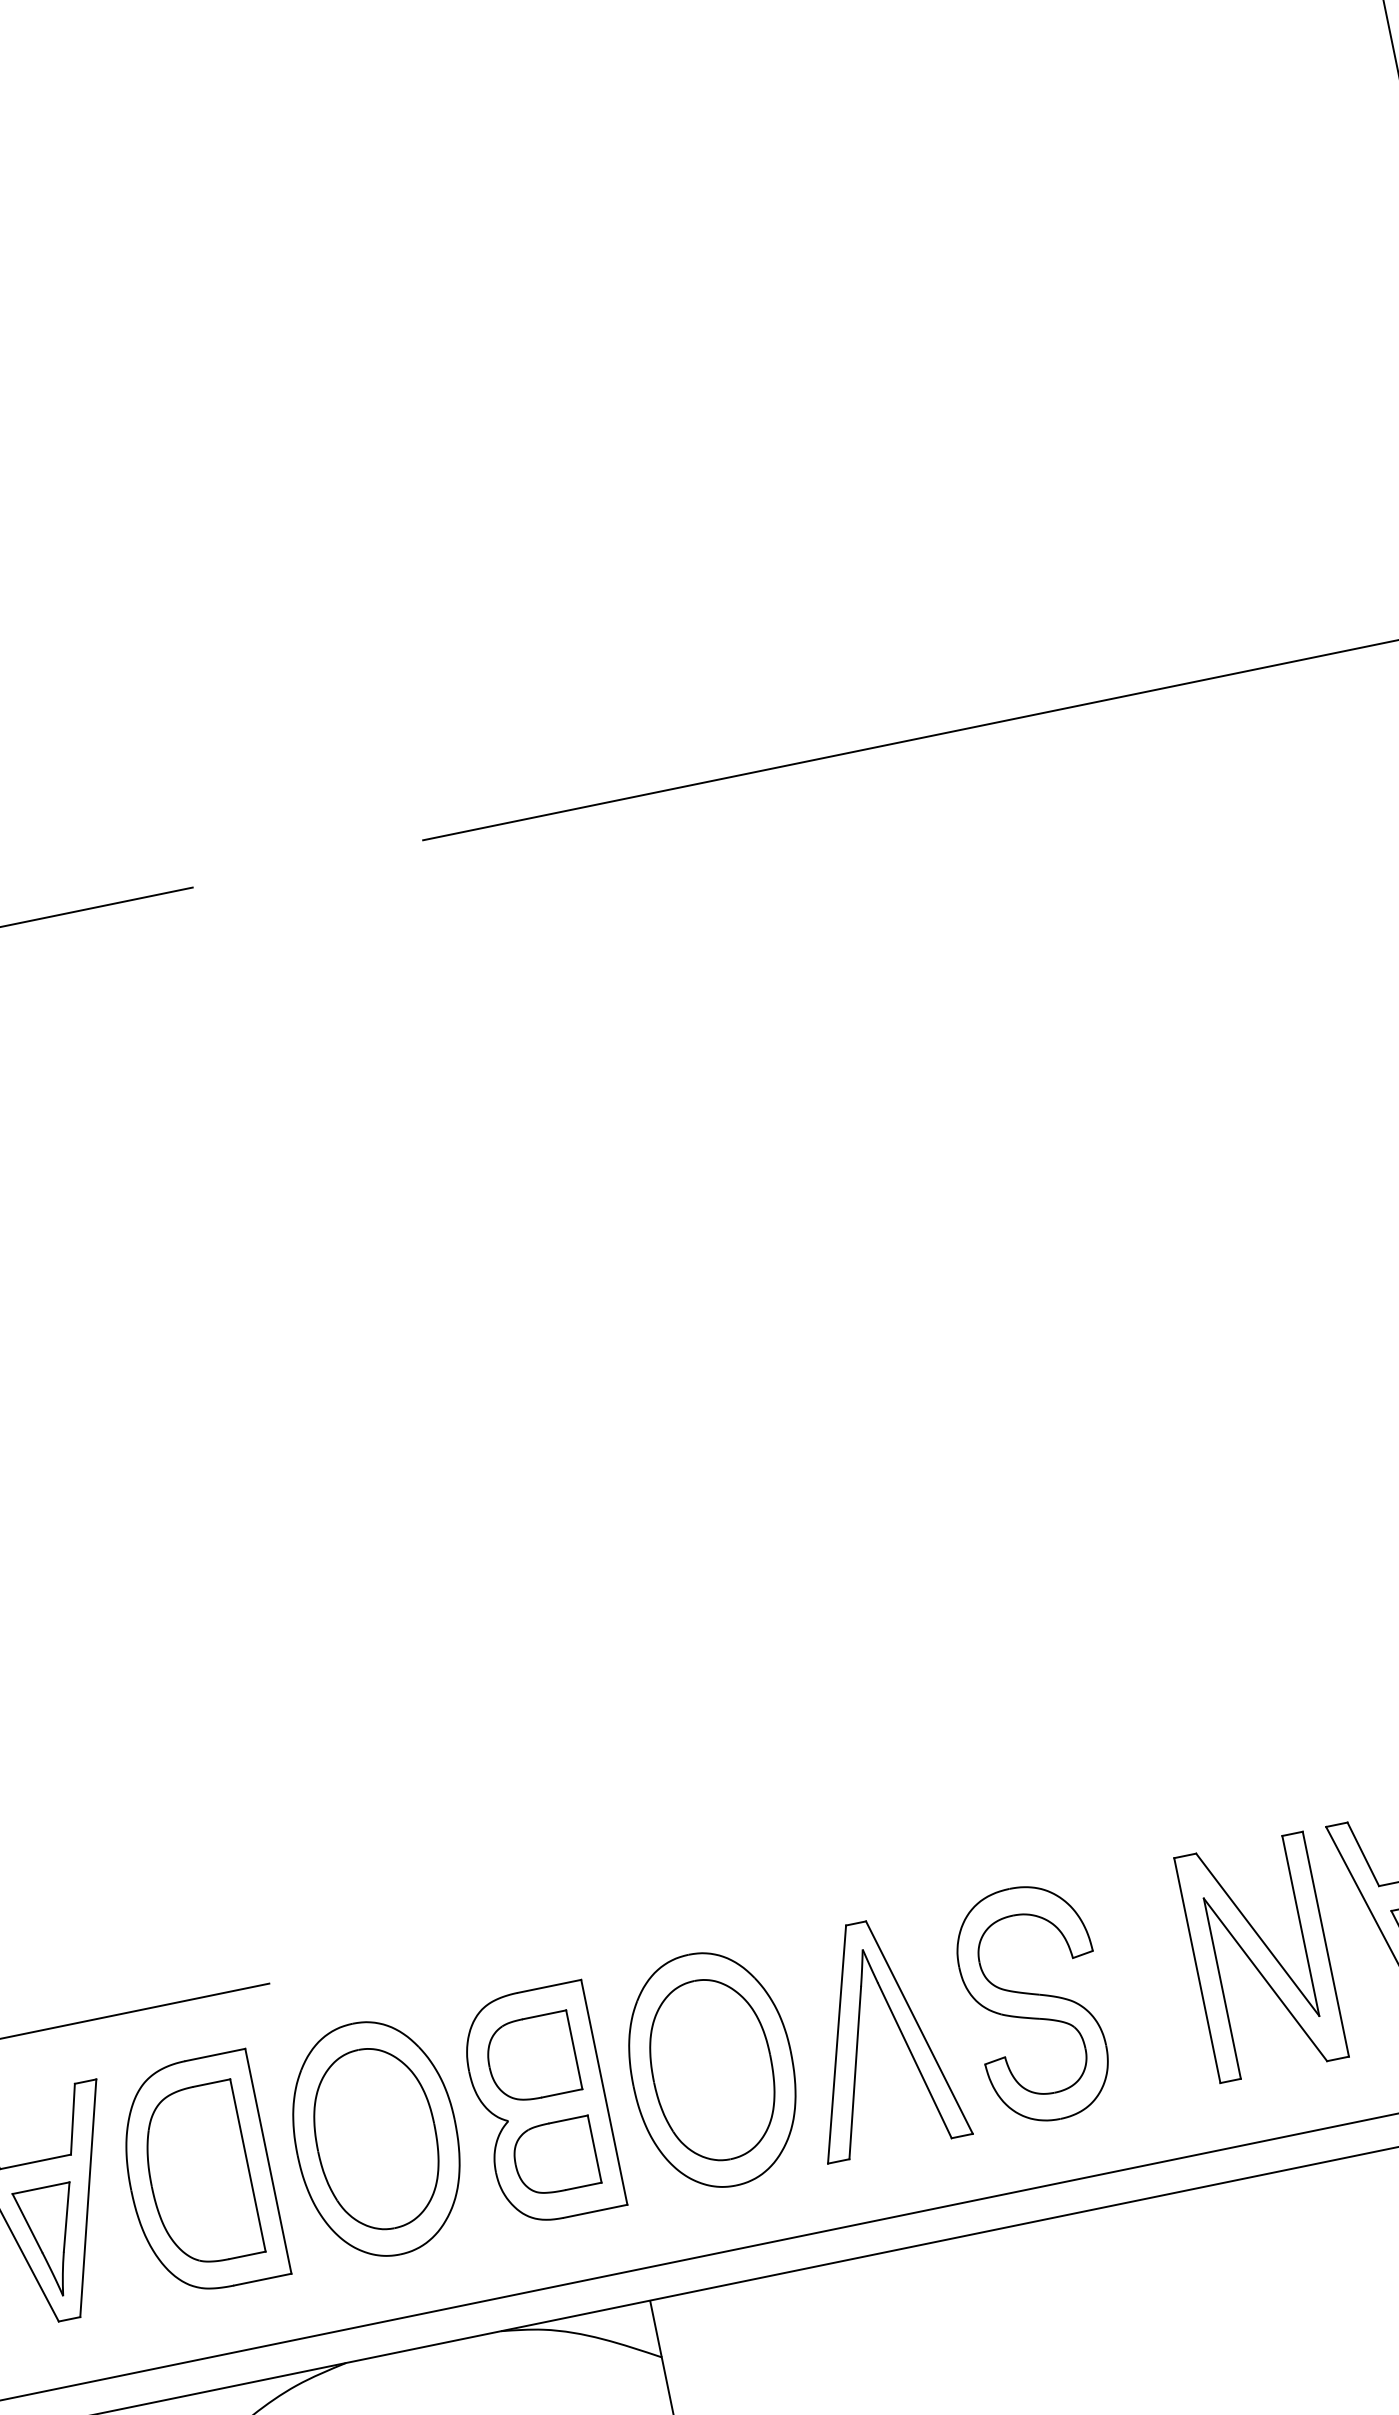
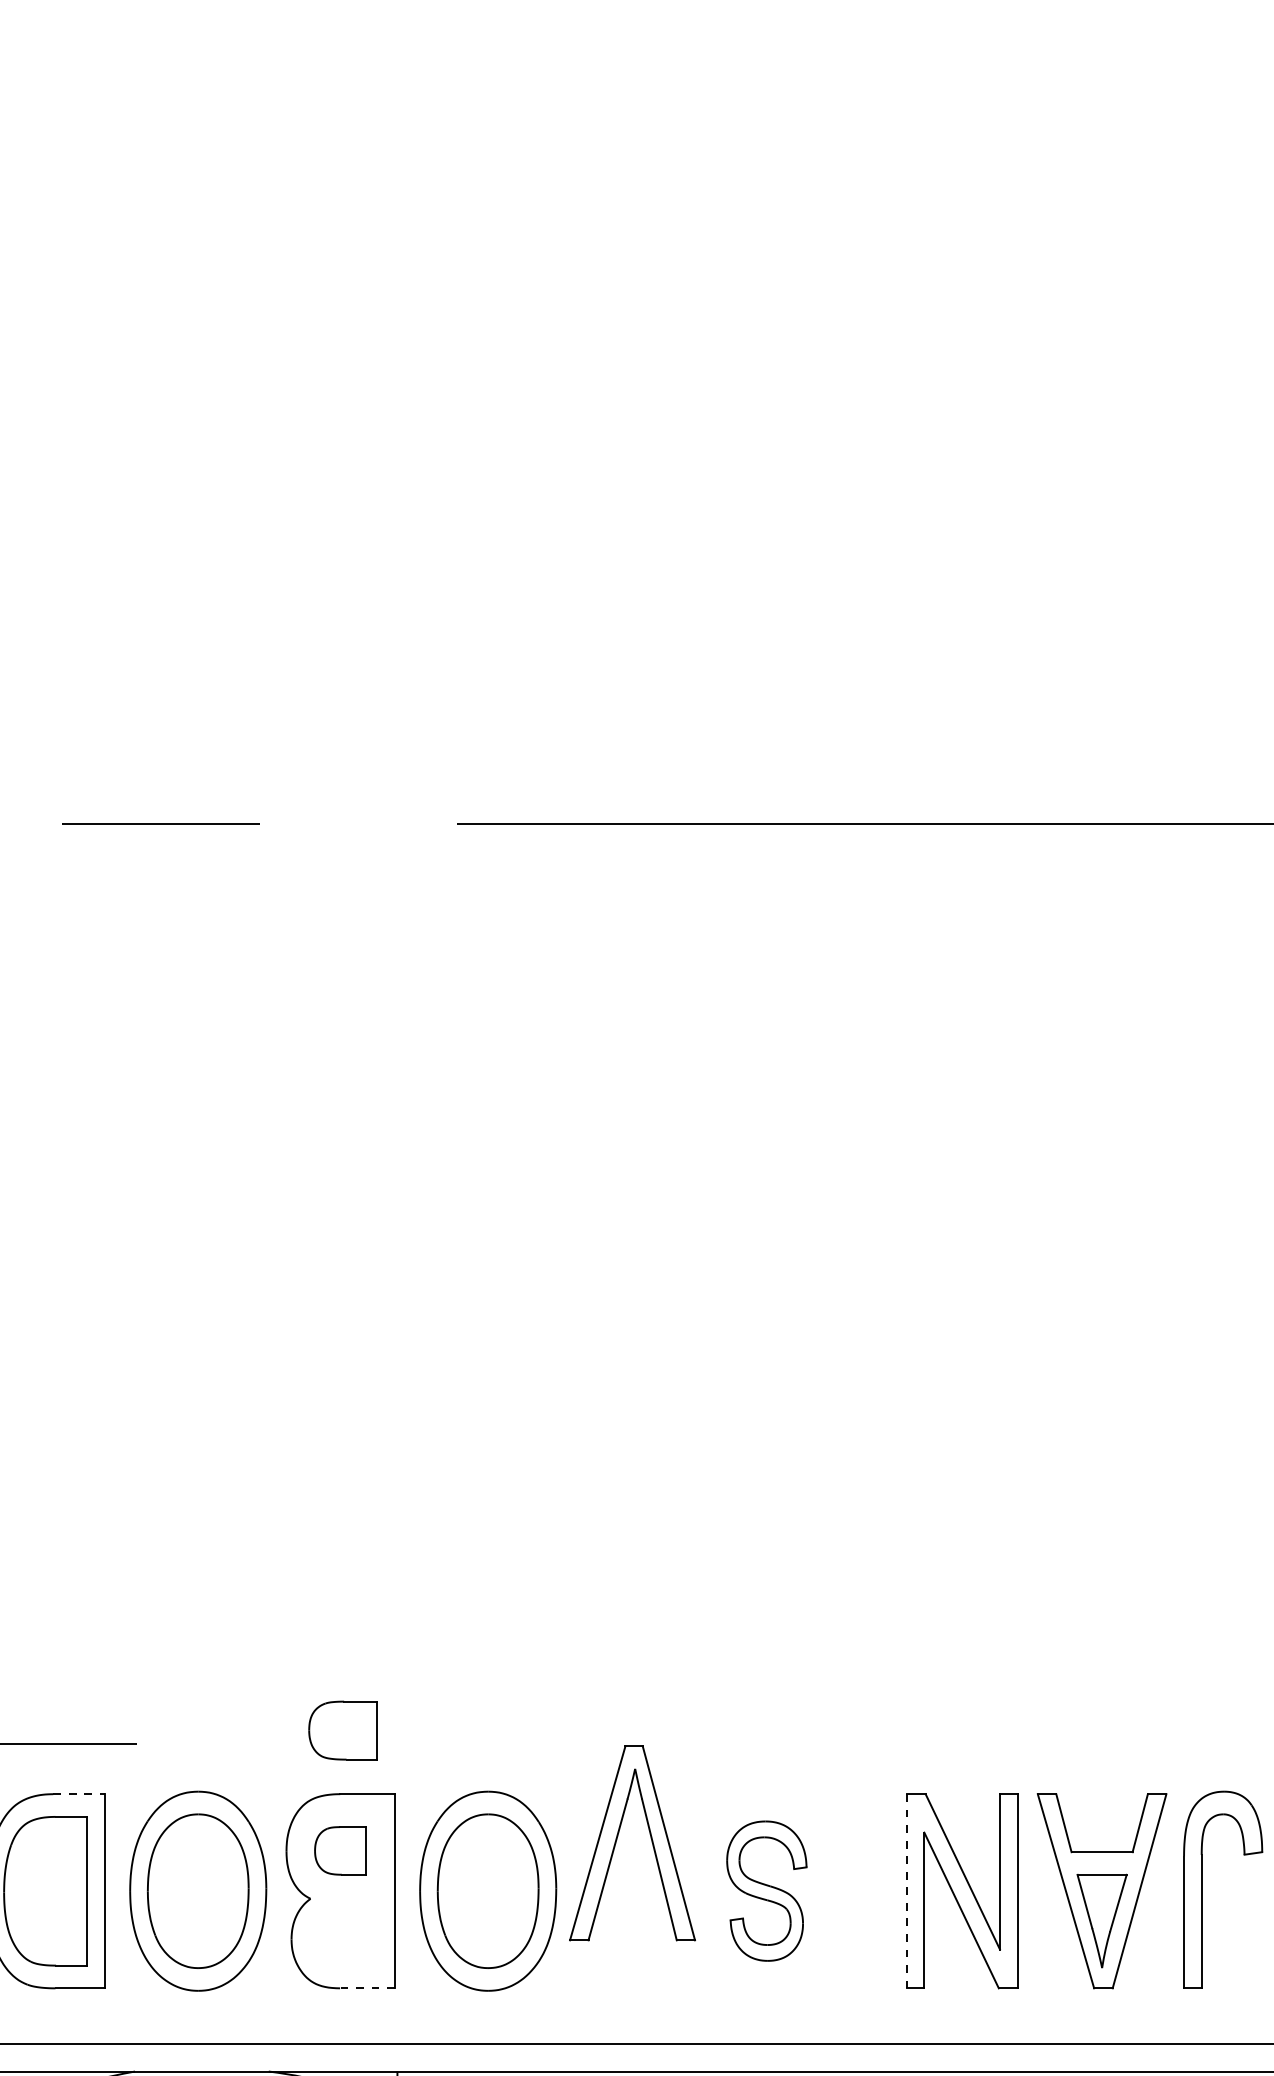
line: (1196, 1969) -> (906, 1890), solid -> dashed
part: (1034, 2003) -> (766, 1890), size x0.7
part: (859, 2036) -> (617, 1840), moved
line: (215, 2055) -> (79, 1794), solid -> dashed
part: (531, 2058) -> (340, 1850), size x0.7
part: (554, 2157) -> (342, 1730), moved
line: (595, 2211) -> (367, 1988), solid -> dashed

